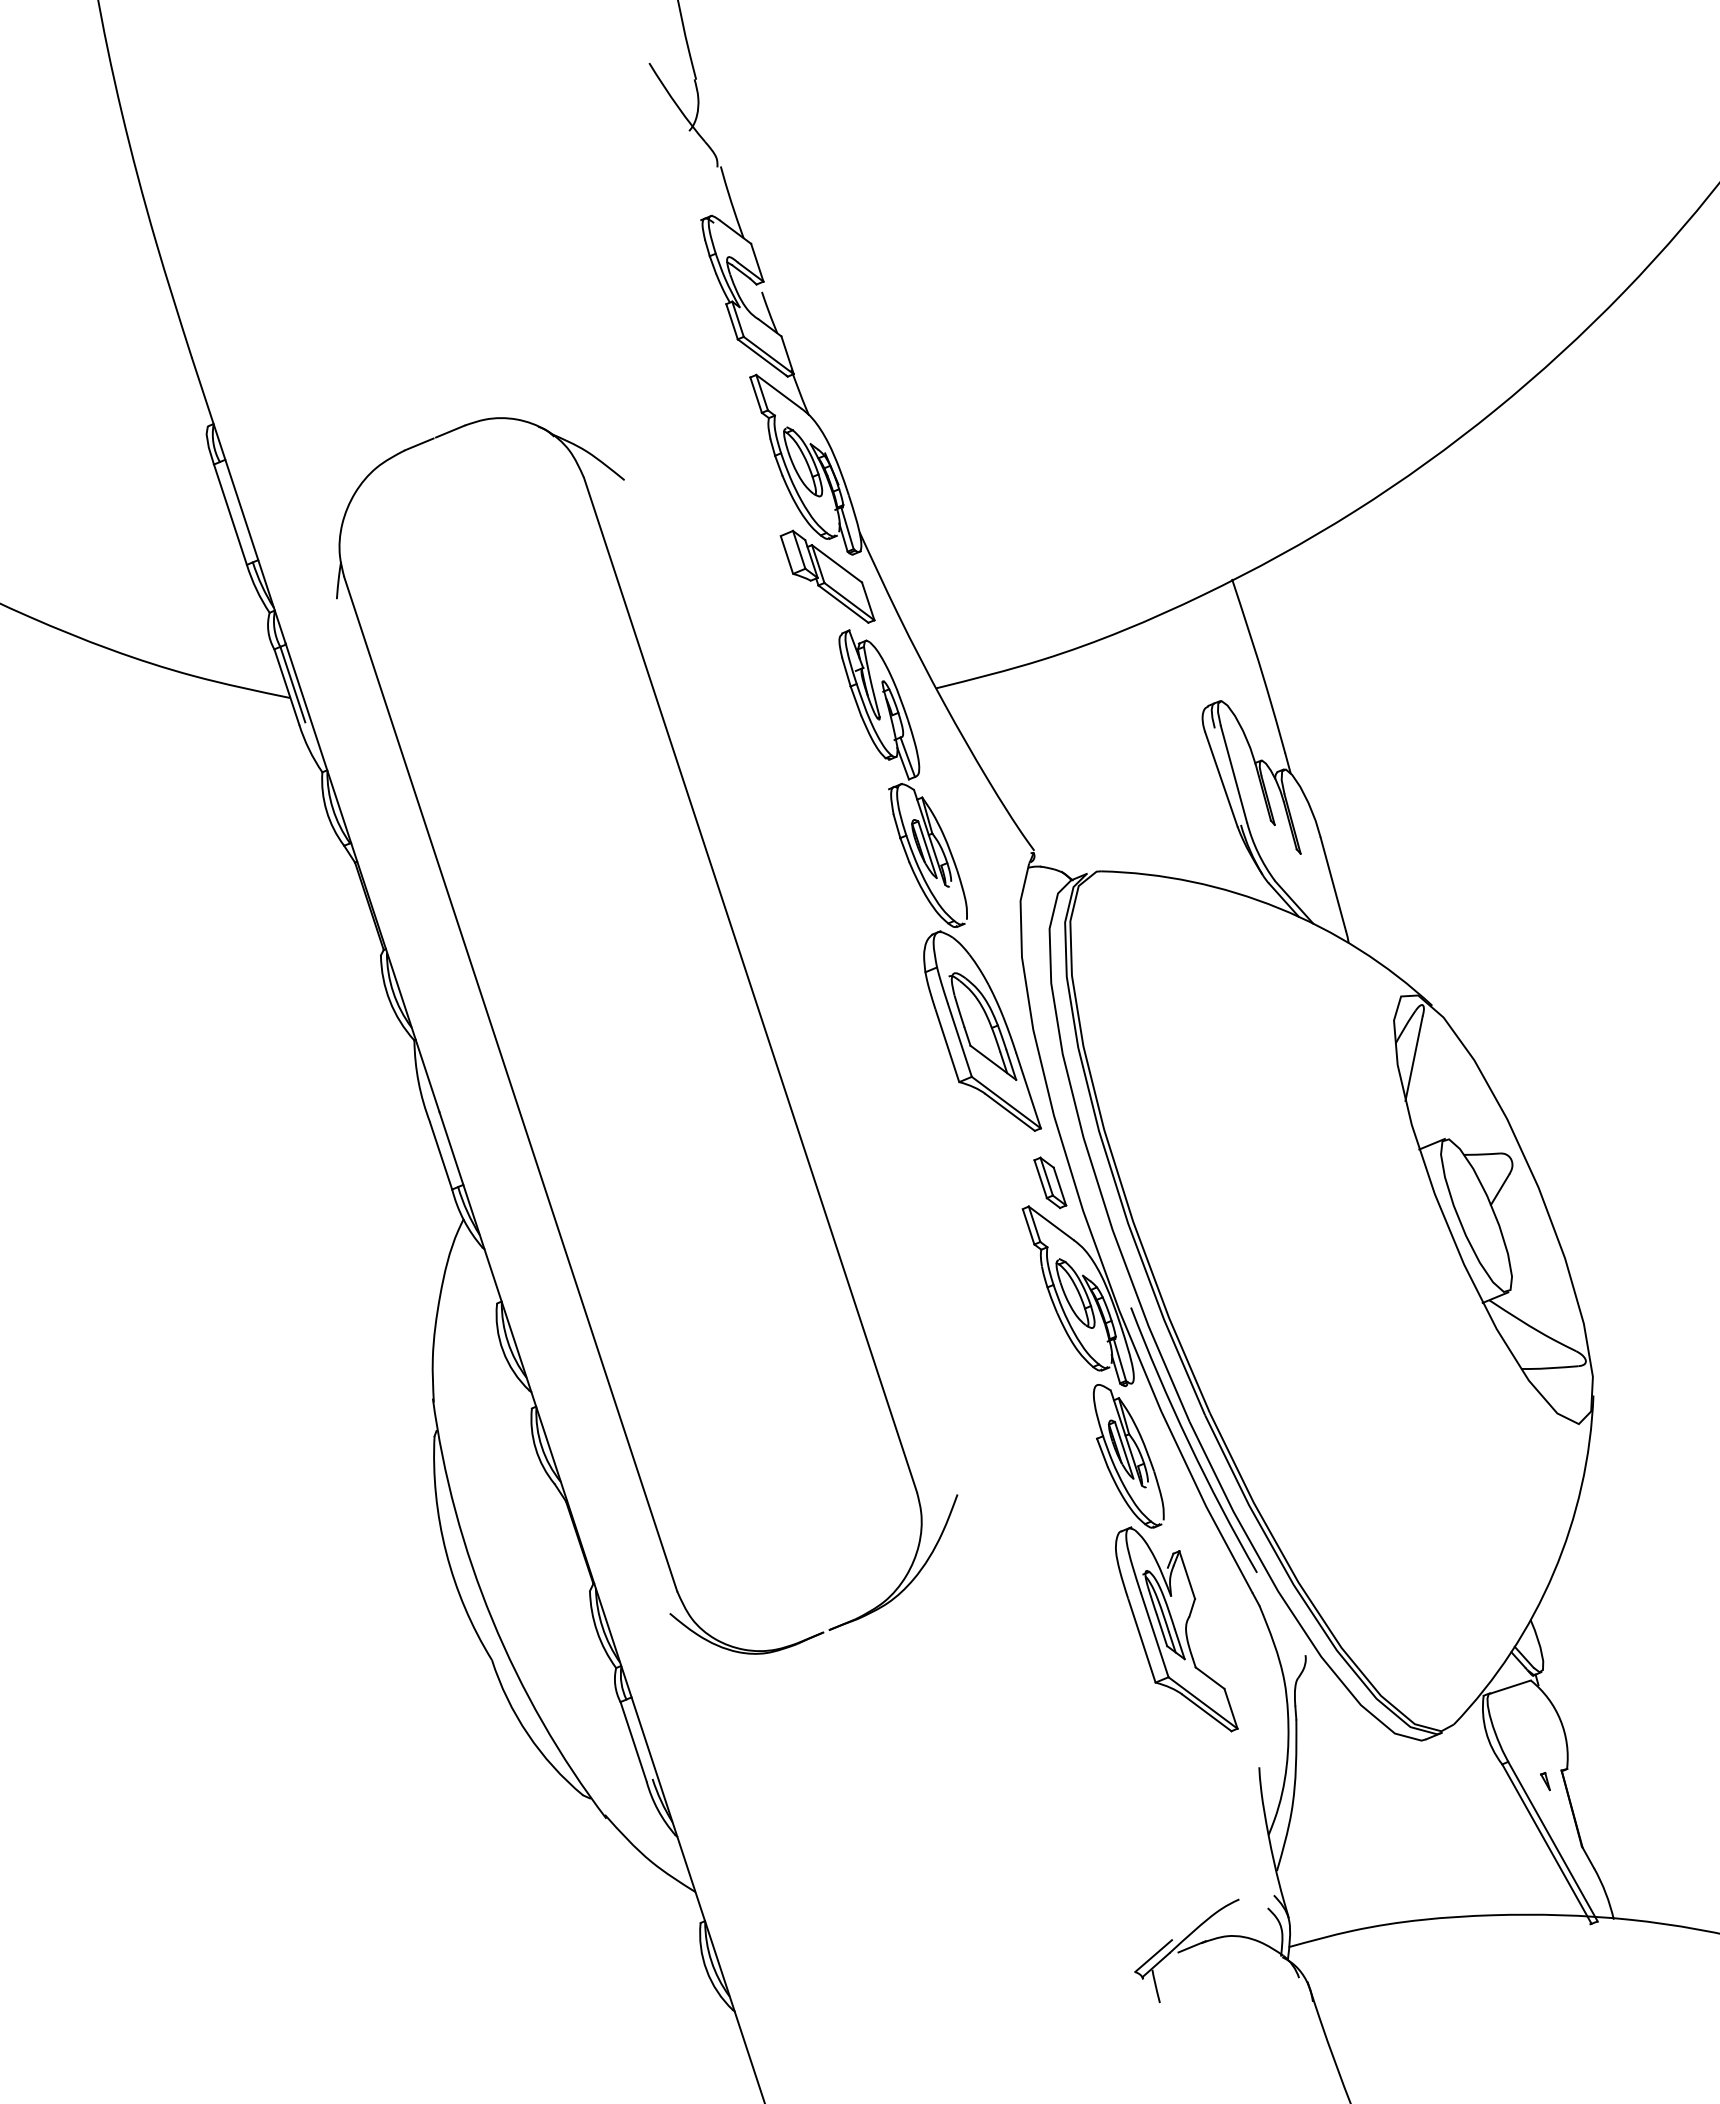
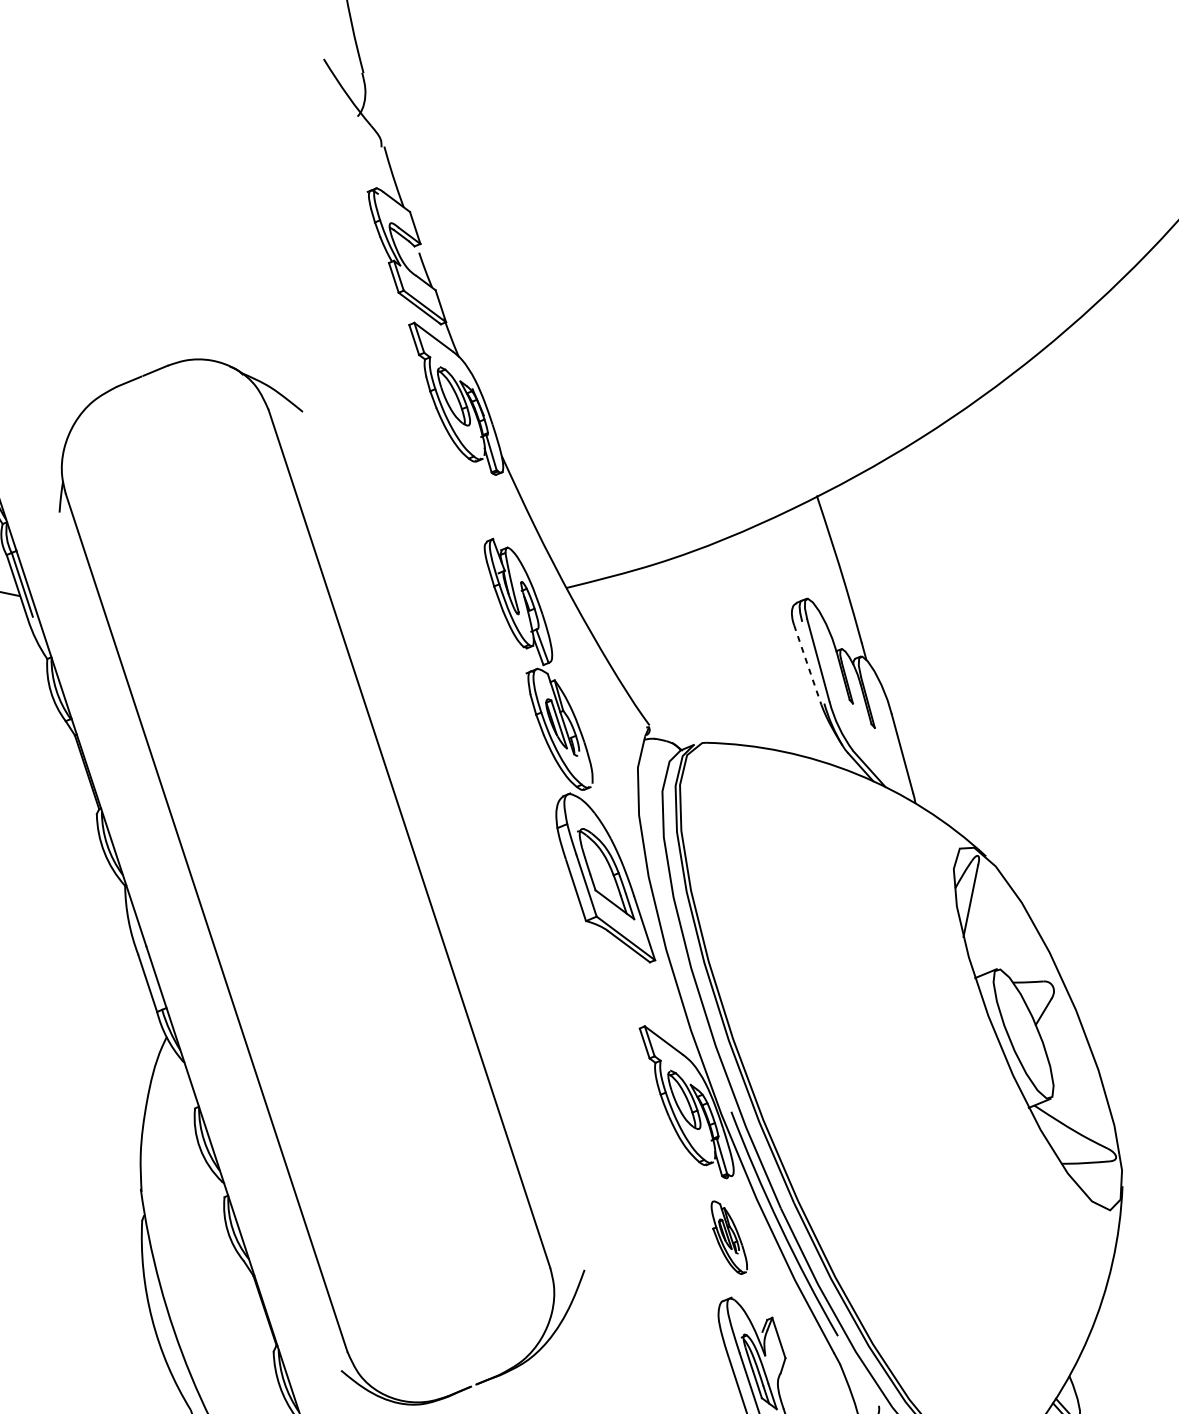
part: (827, 576) -> (474, 493), removed
line: (1221, 779) -> (807, 665), solid -> dashed
part: (1050, 1182) -> (663, 1005), removed
part: (1128, 1456) -> (729, 1237), size x0.6

